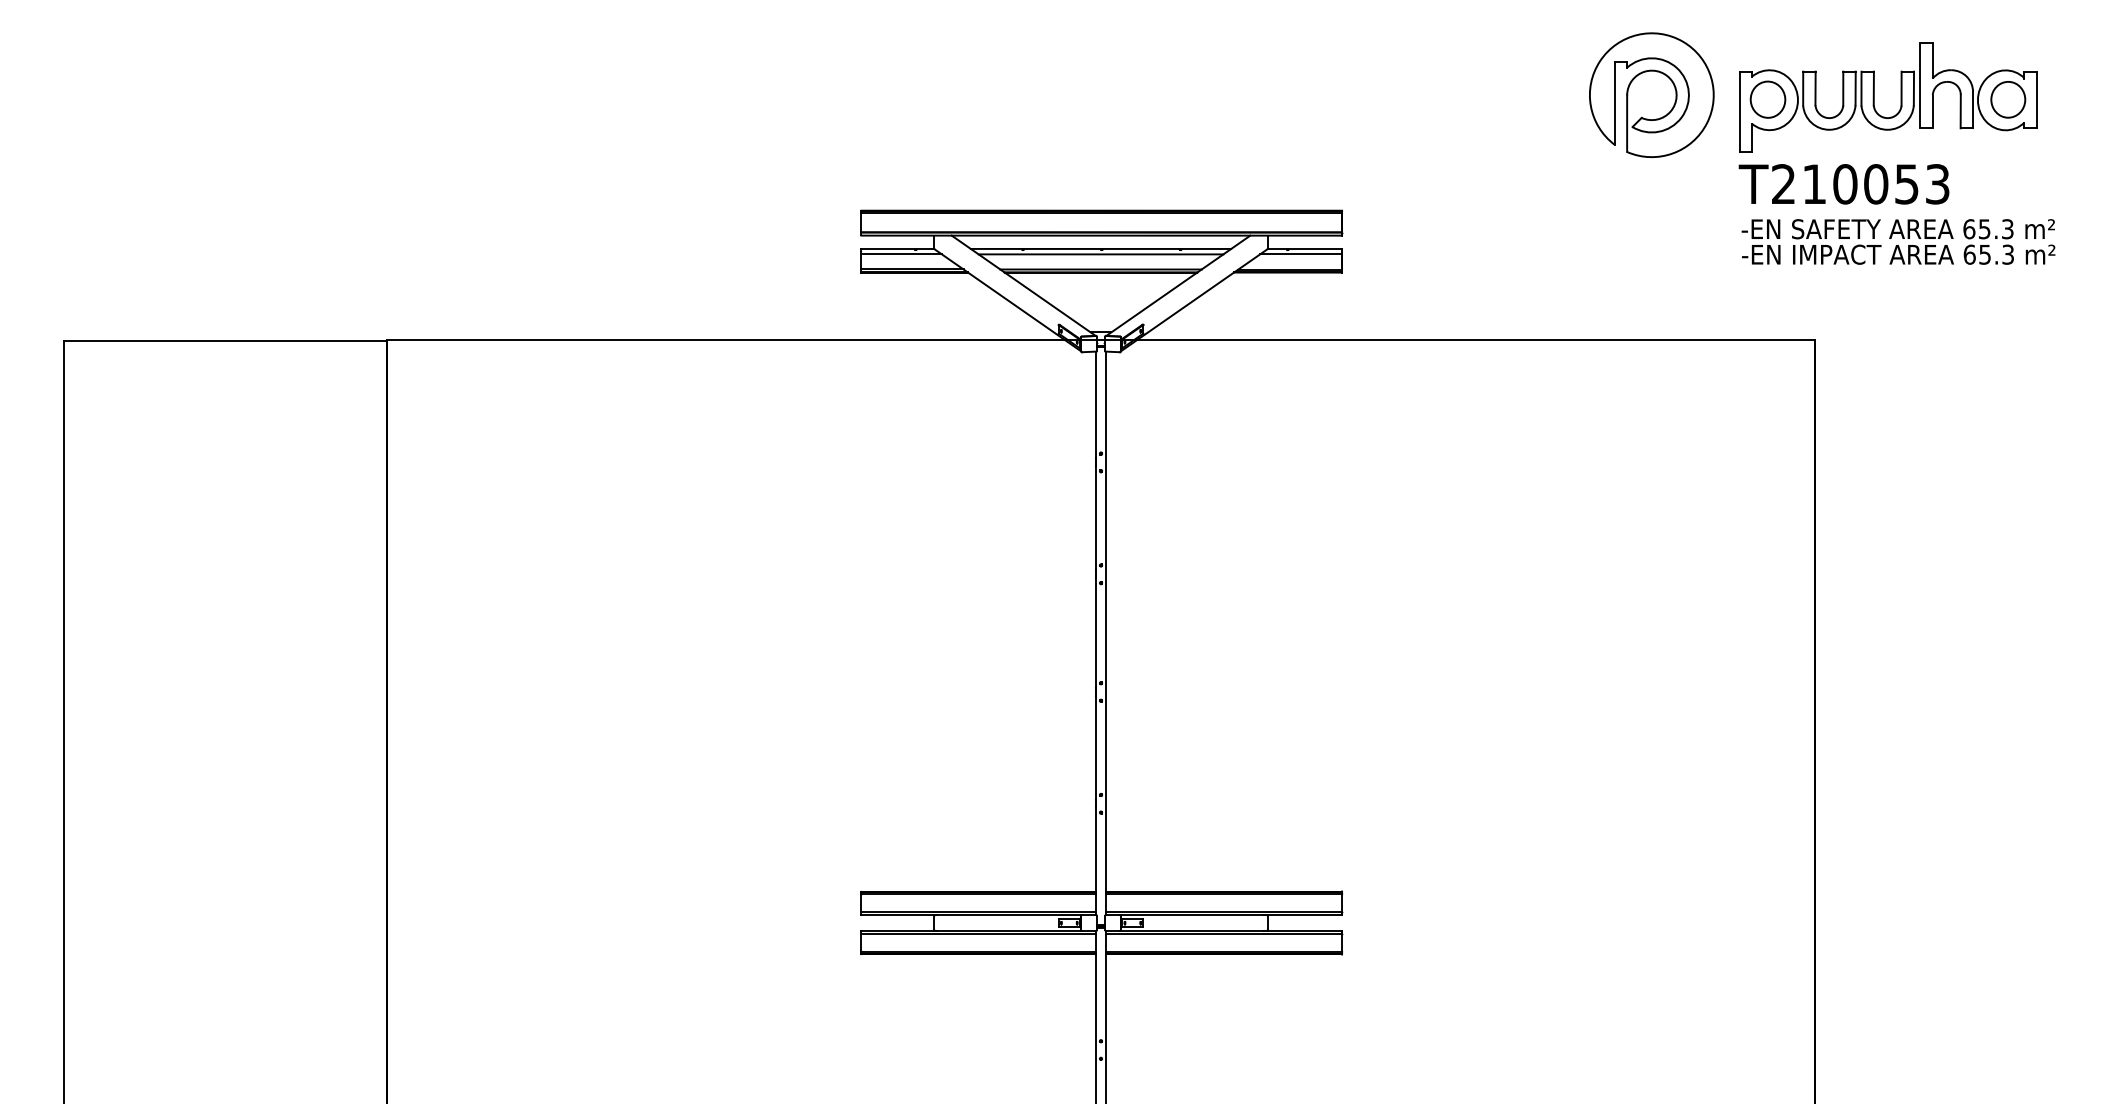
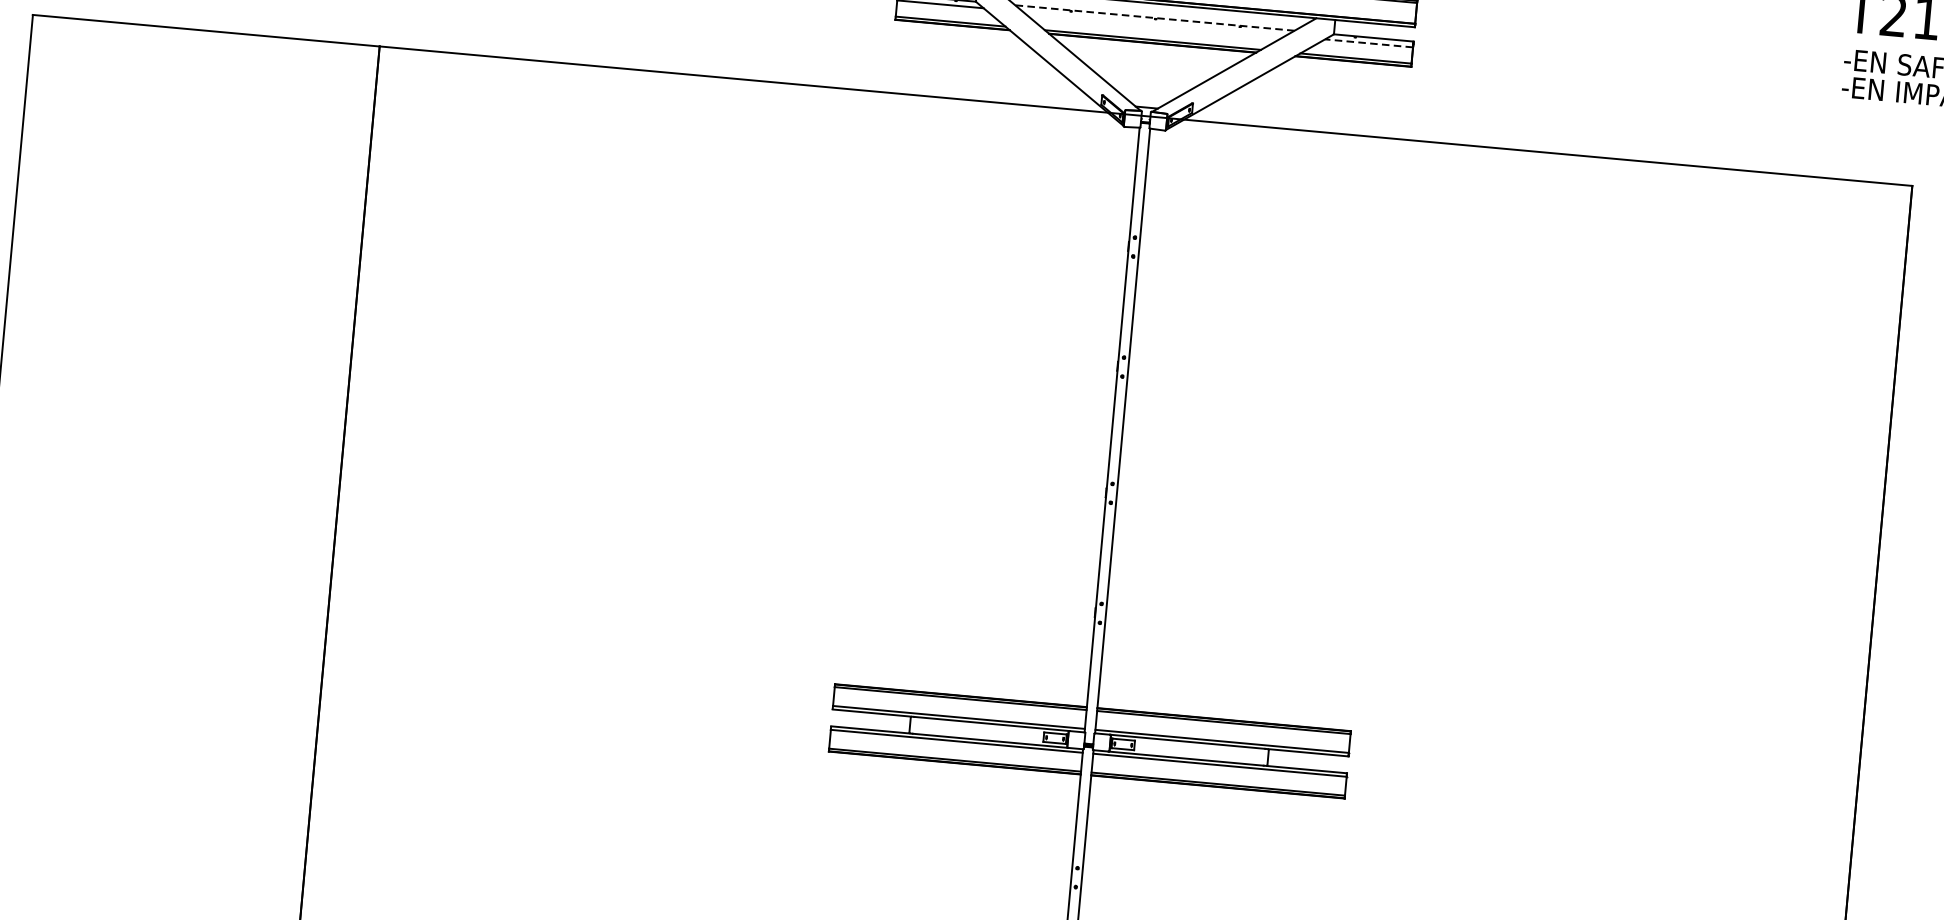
line: (1100, 248) -> (1154, 17), solid -> dashed
line: (1100, 254) -> (1153, 23), removed
line: (1301, 254) -> (1369, 43), solid -> dashed

